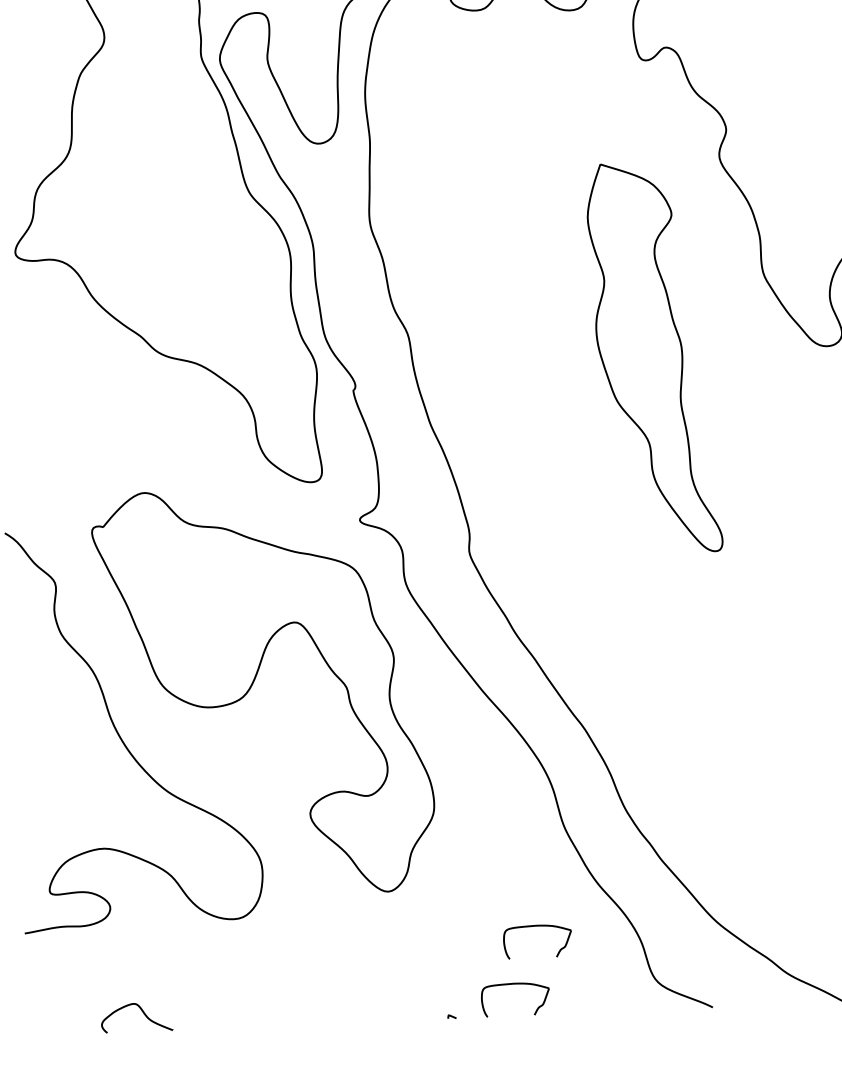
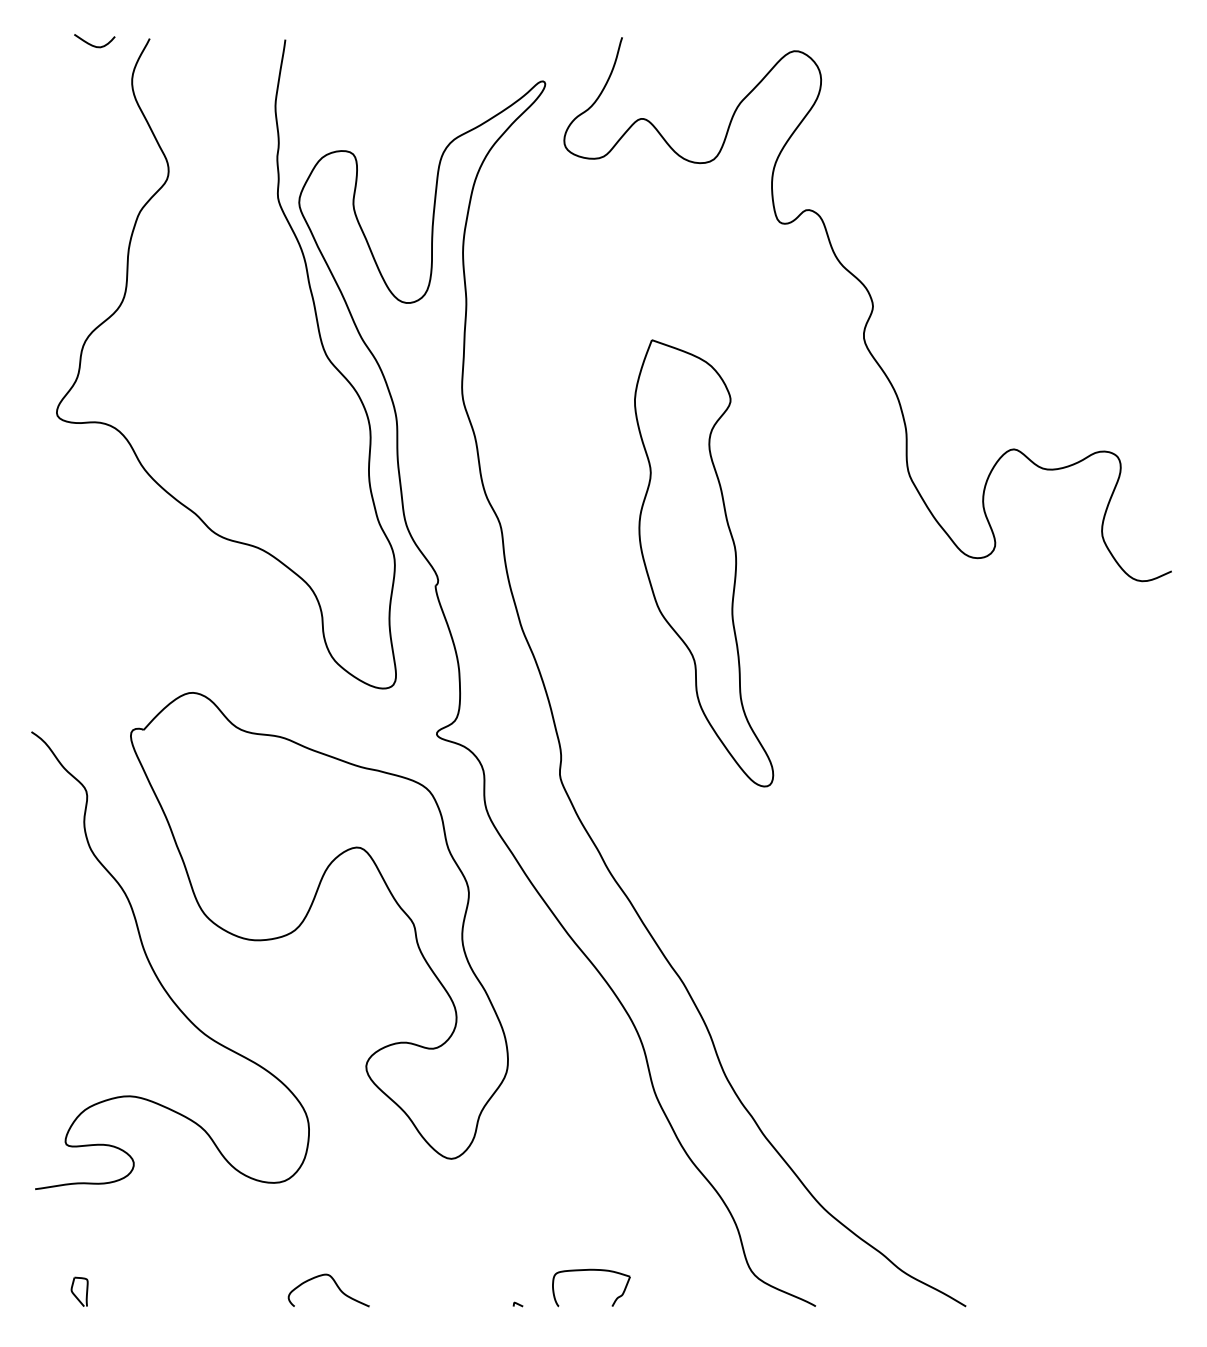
part: (654, 358) -> (704, 563), moved
part: (537, 926) -> (619, 1205), removed
part: (143, 1013) -> (336, 1286), moved
part: (67, 1021) -> (79, 1291), added

